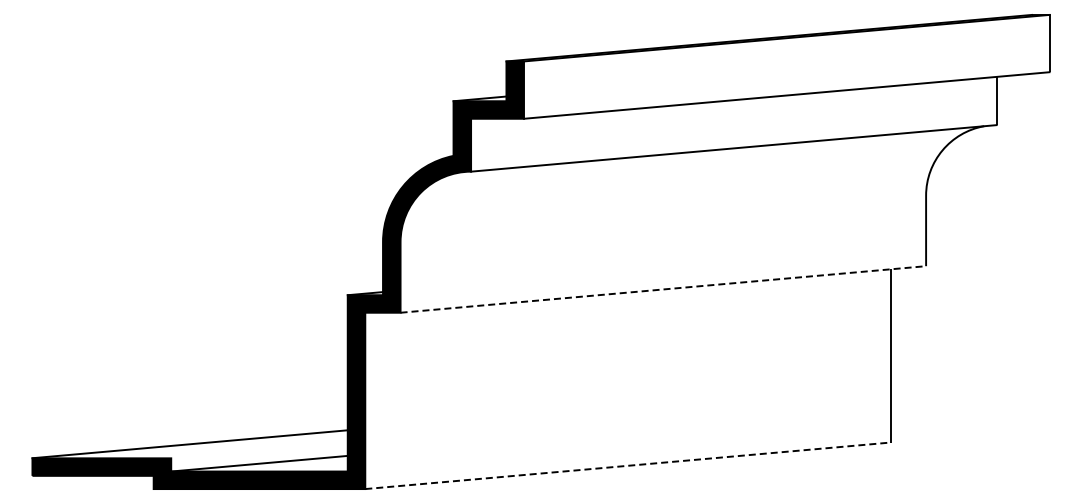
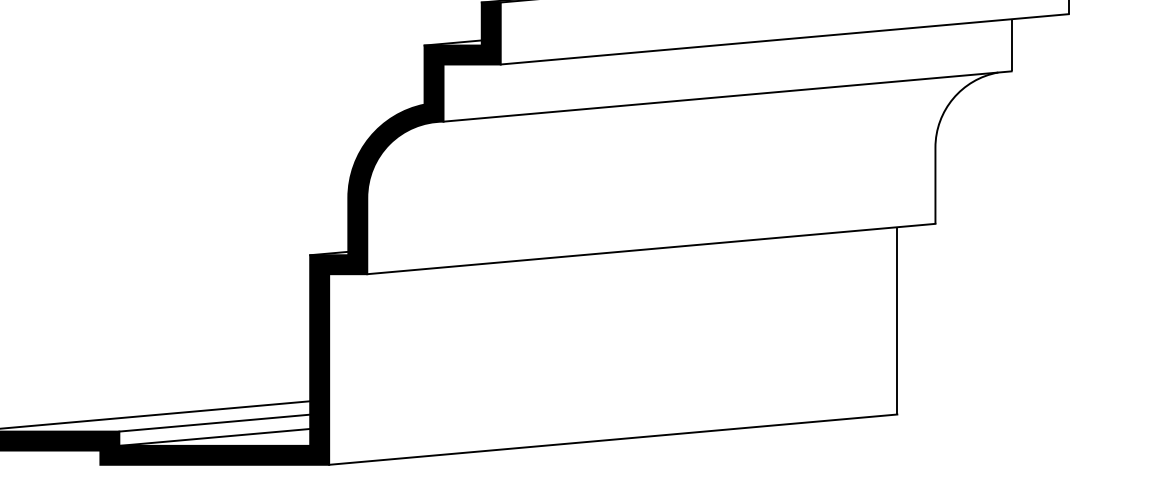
line: (663, 289) -> (651, 249), dashed -> solid
line: (259, 450) -> (214, 423), added
line: (628, 465) -> (613, 439), dashed -> solid

